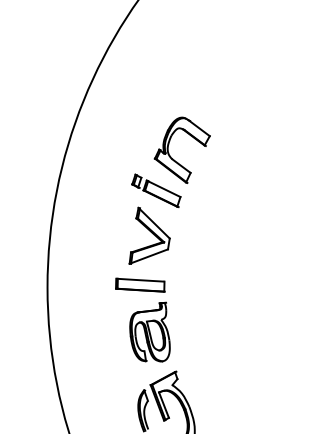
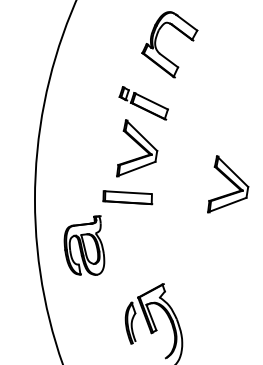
part: (173, 158) -> (160, 52), moved
part: (240, 271) -> (227, 183), added
part: (149, 331) -> (83, 244), moved

